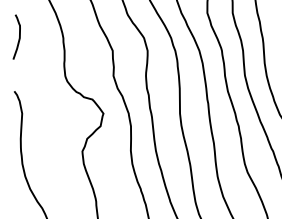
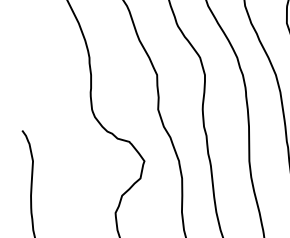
curve: (18, 38) -> (27, 58), removed

